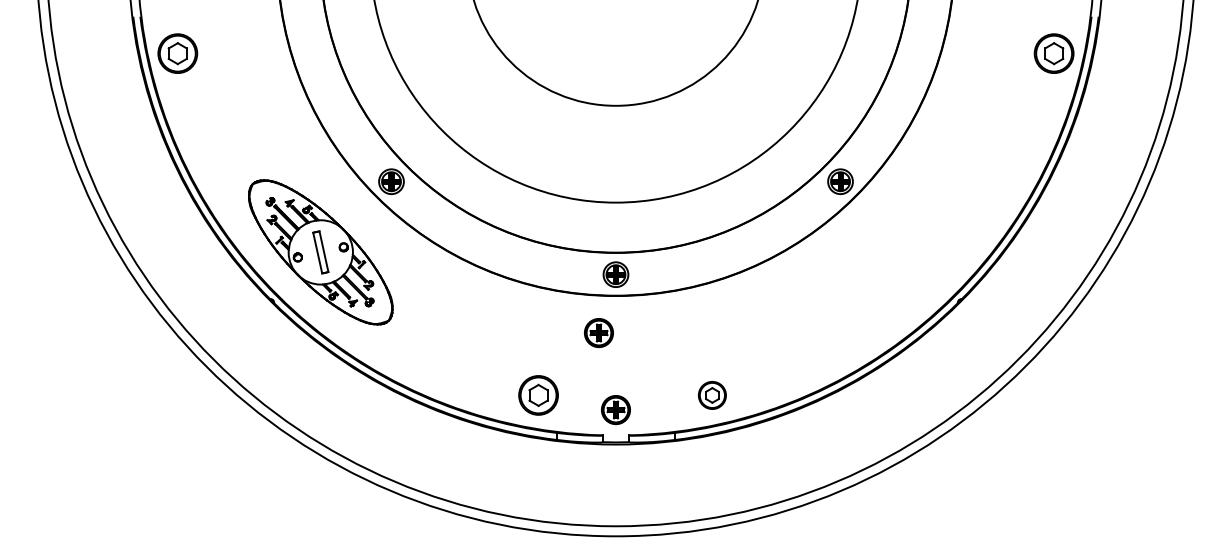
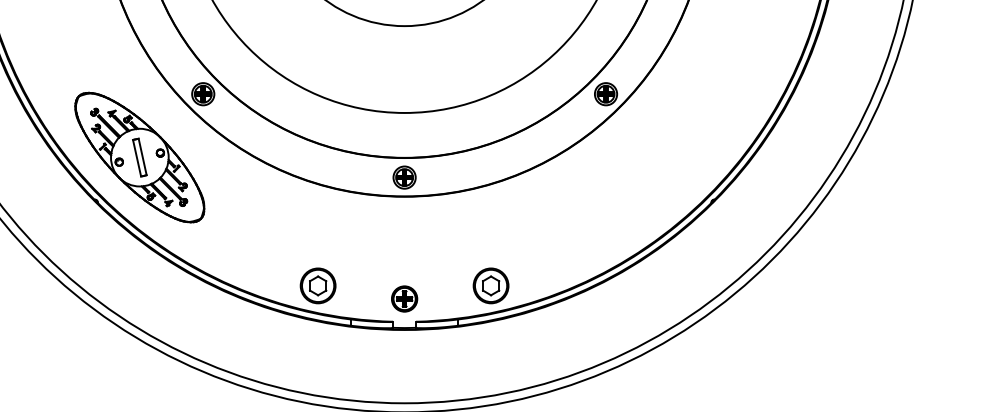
part: (598, 332) -> (388, 229), removed
part: (538, 395) -> (318, 285), moved
part: (712, 395) -> (491, 285), size x1.43

